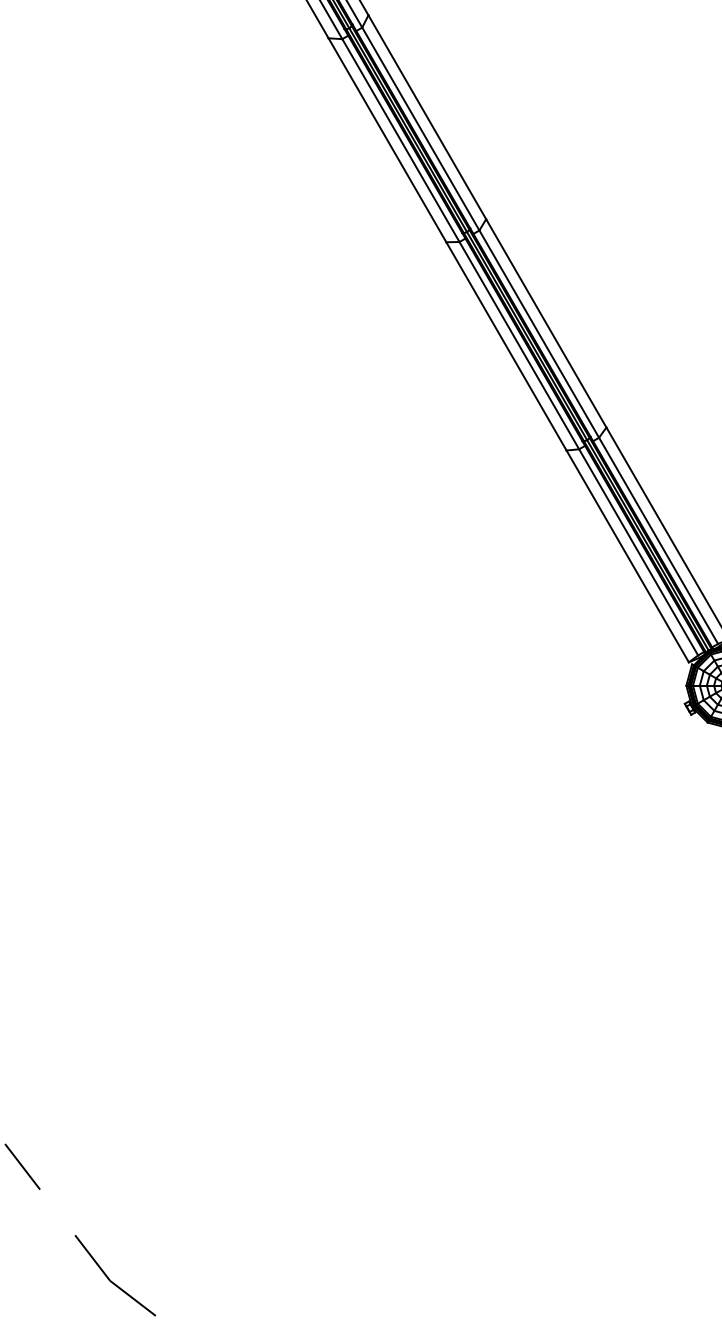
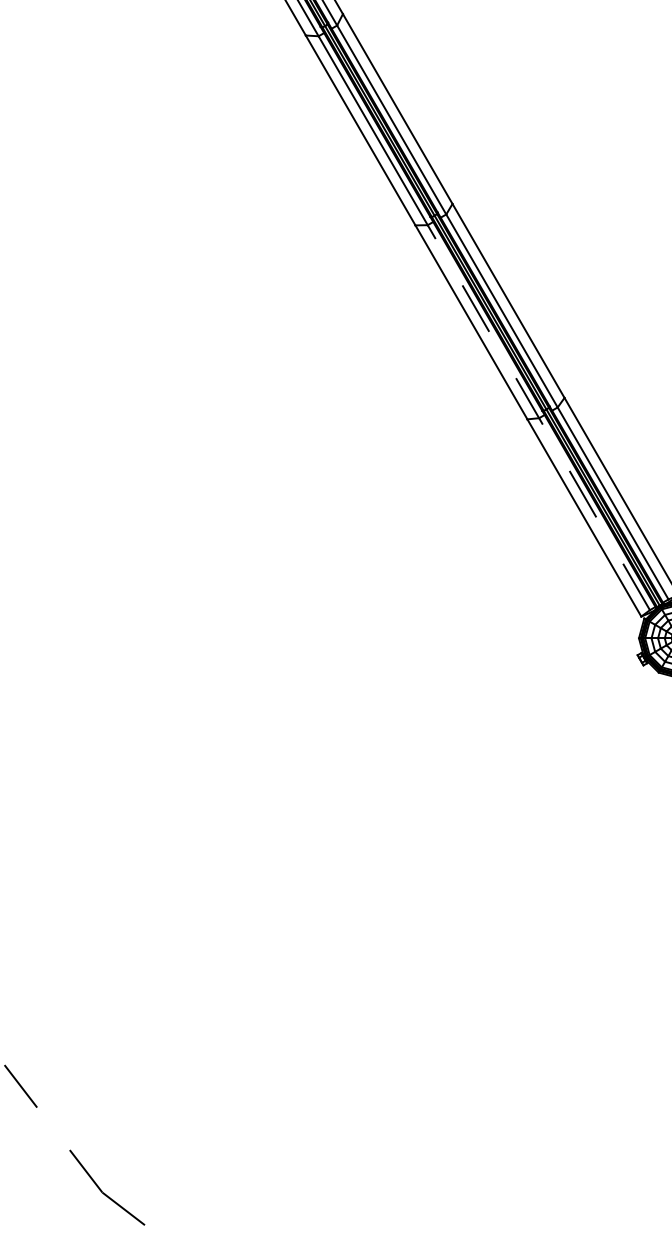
line: (578, 448) -> (538, 417), solid -> dashed

